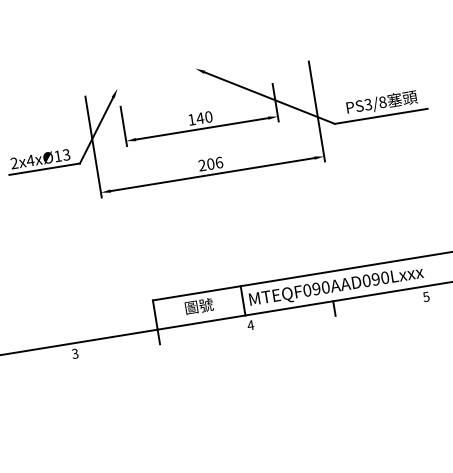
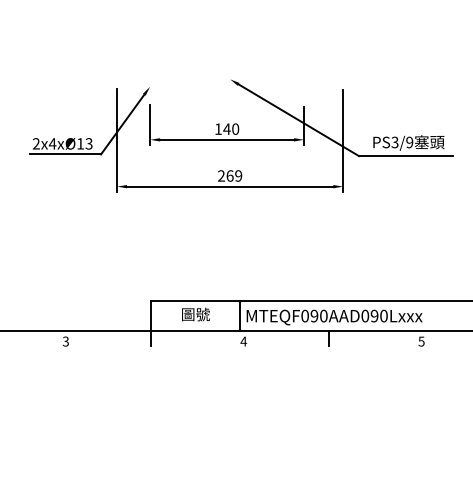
text: (382, 102) -> (409, 142), PS3/8 -> PS3/9
text: (215, 162) -> (234, 175), 206 -> 269

